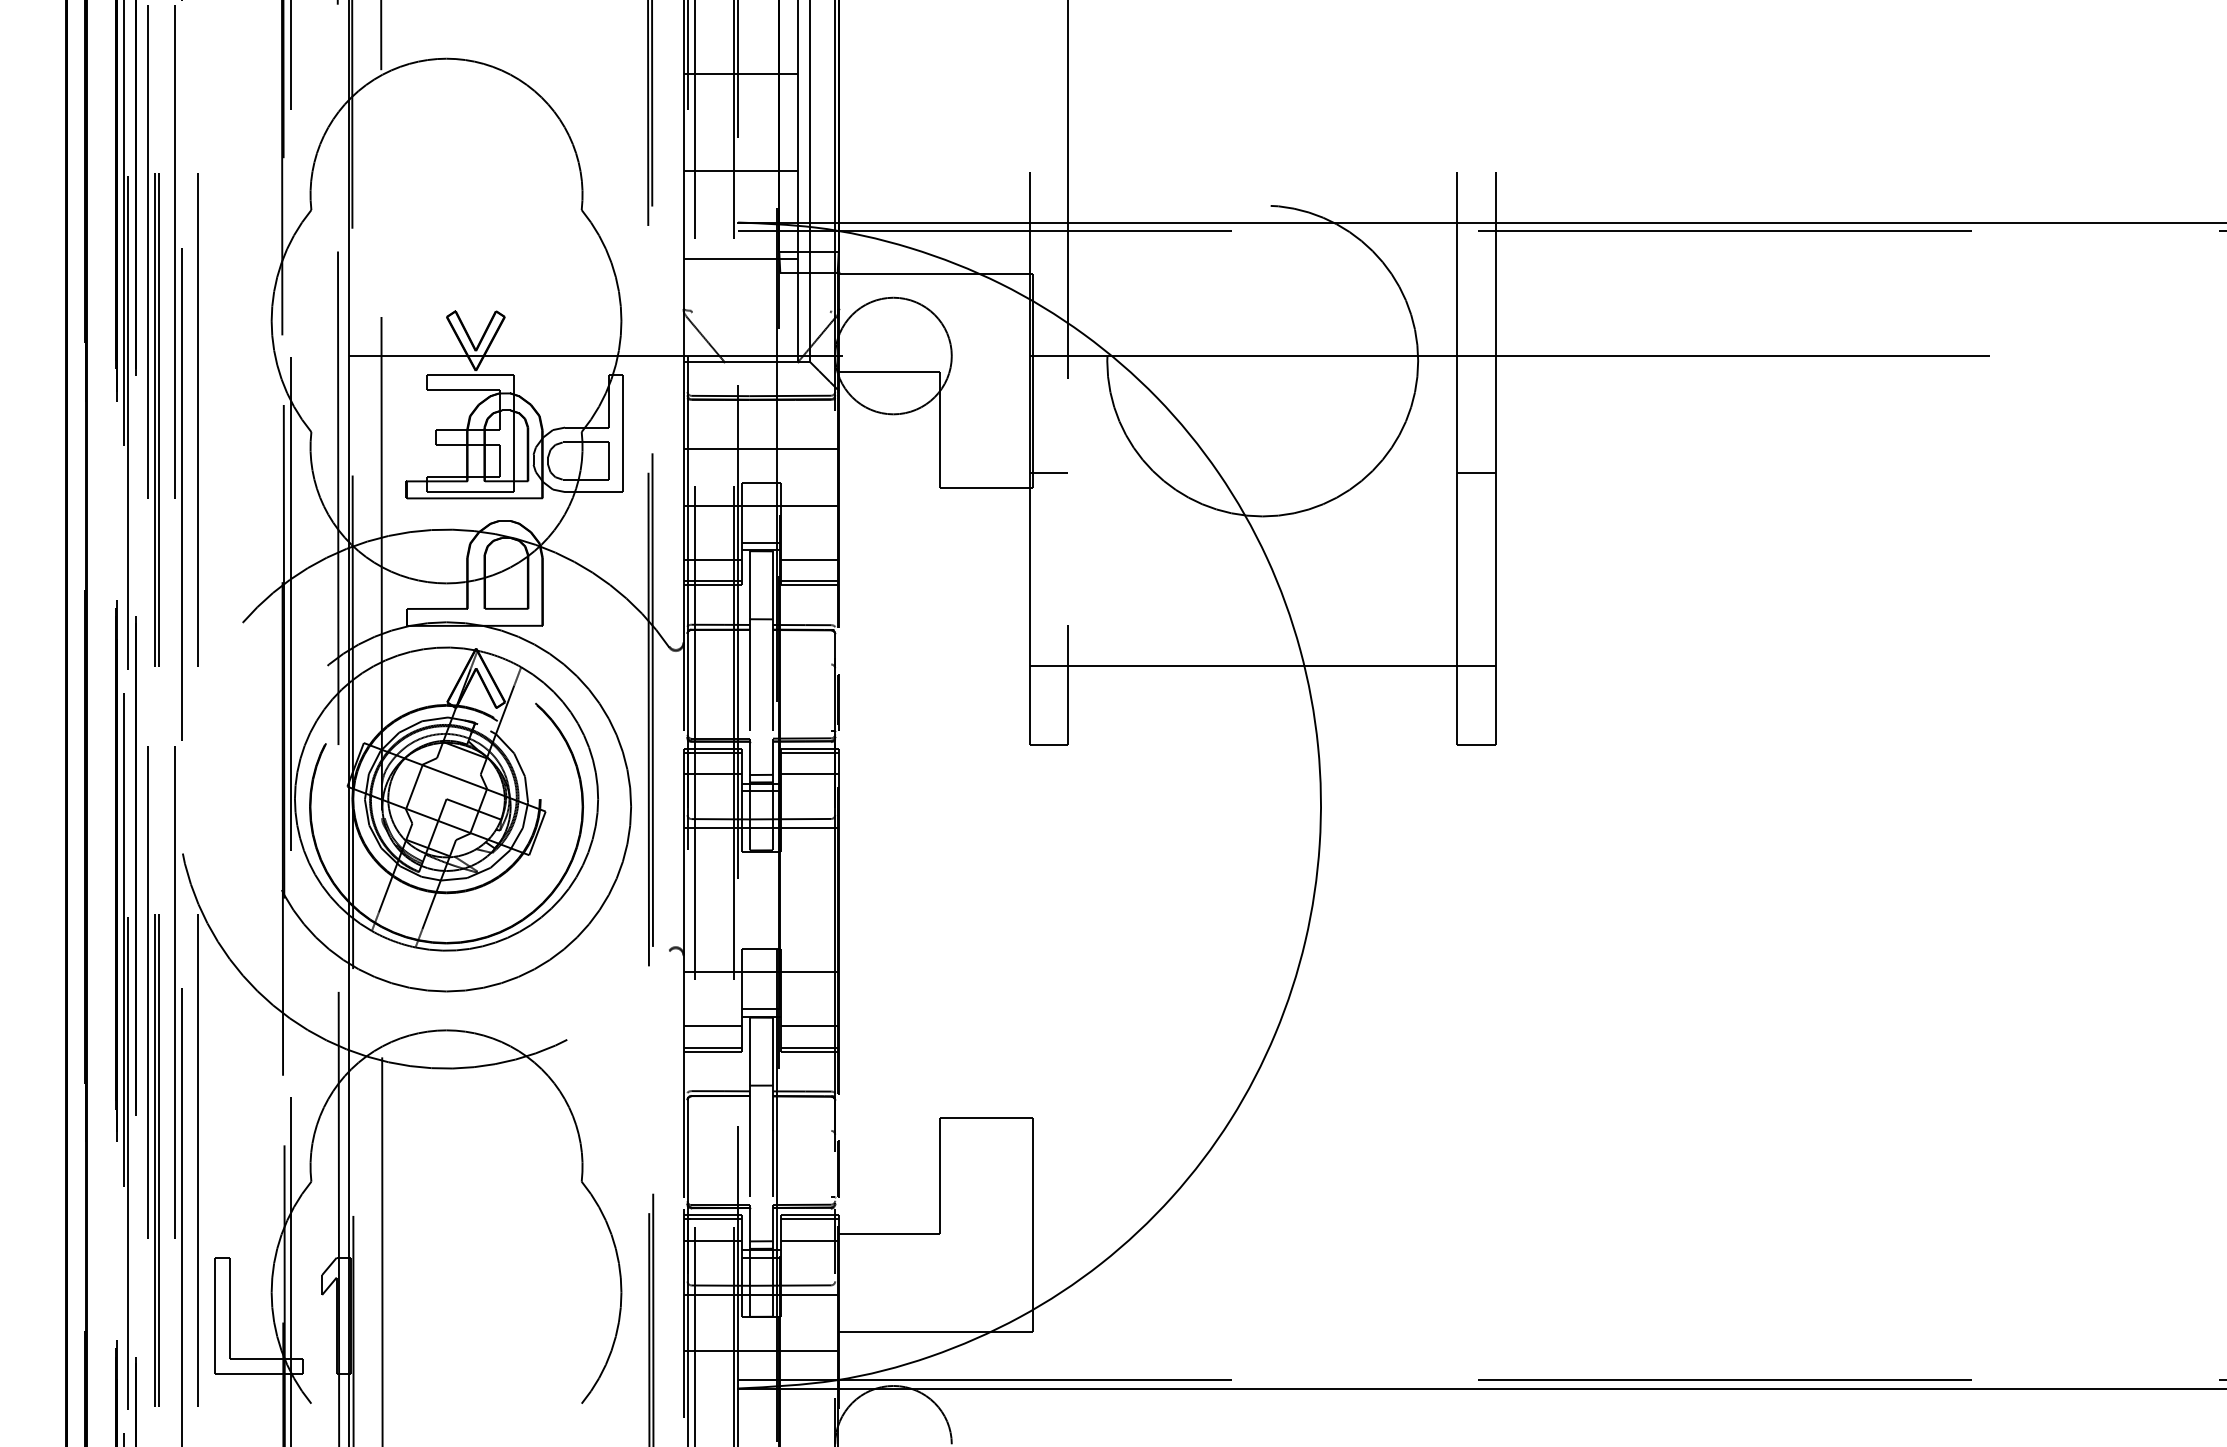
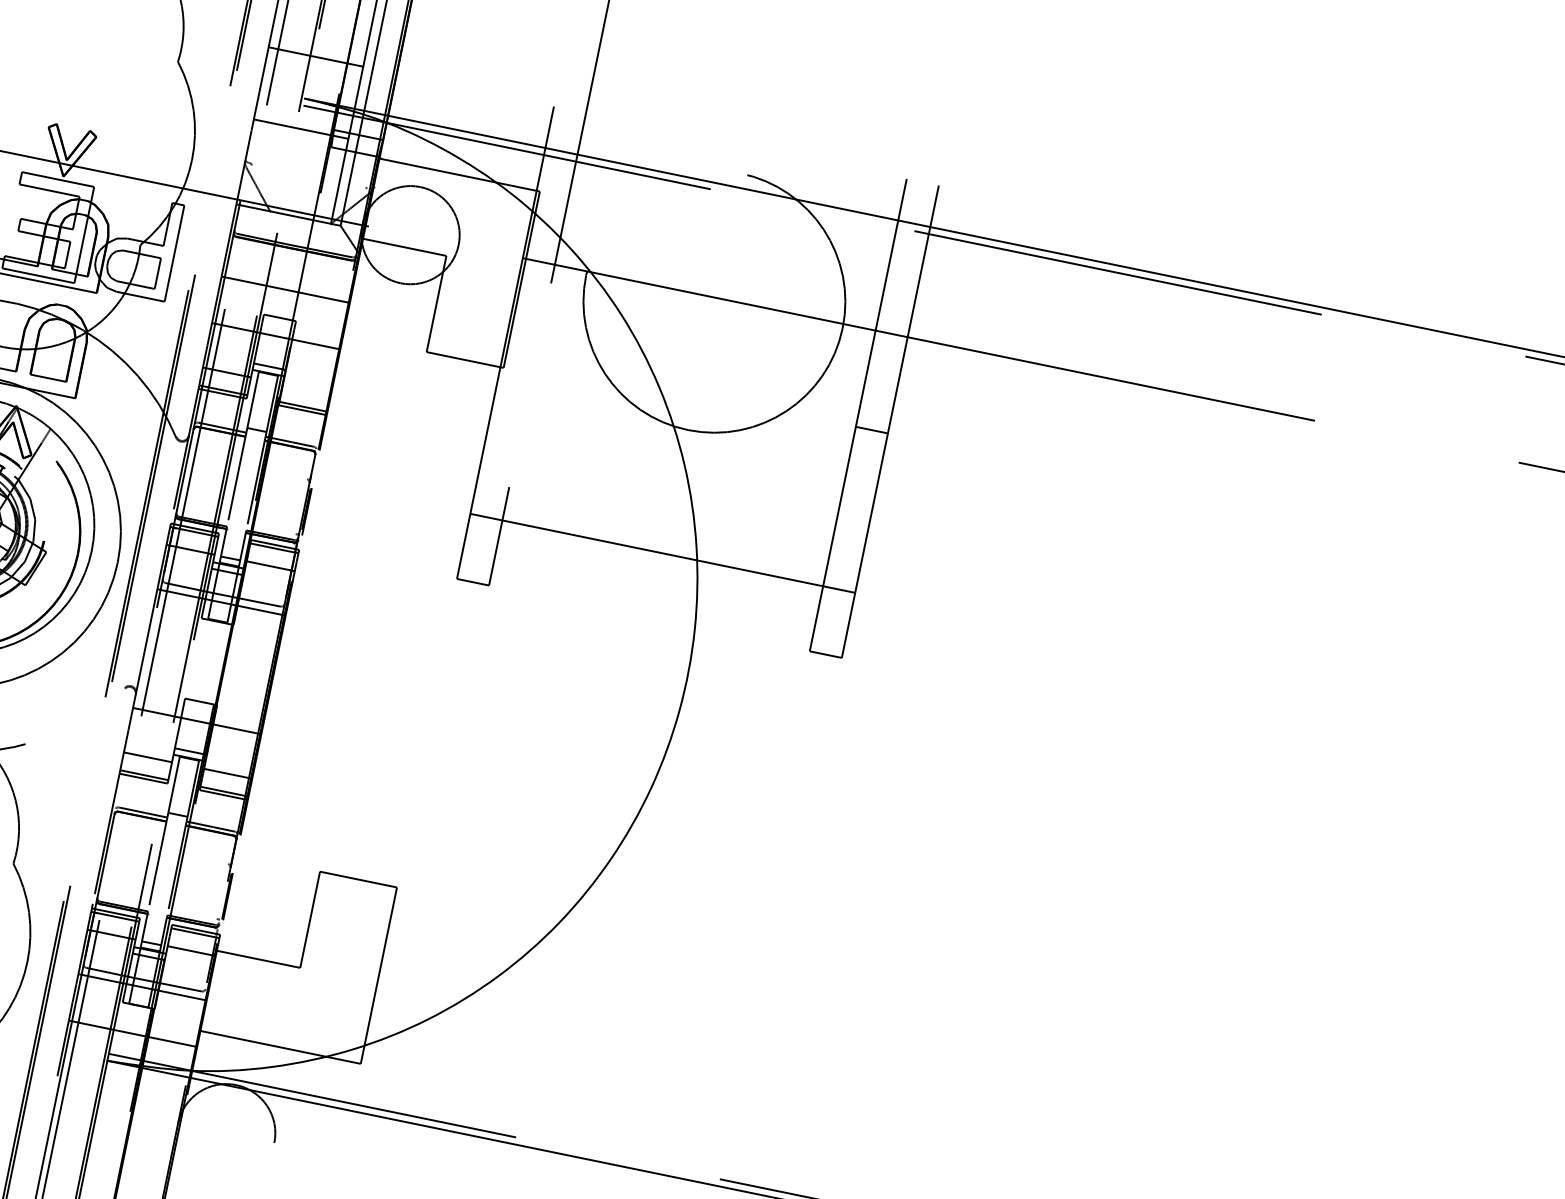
line: (1048, 472) -> (518, 357), removed
line: (809, 559) -> (306, 388), removed

